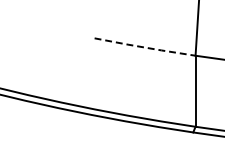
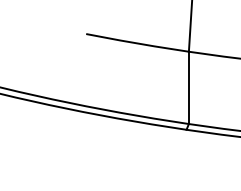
line: (145, 47) -> (137, 43), dashed -> solid

